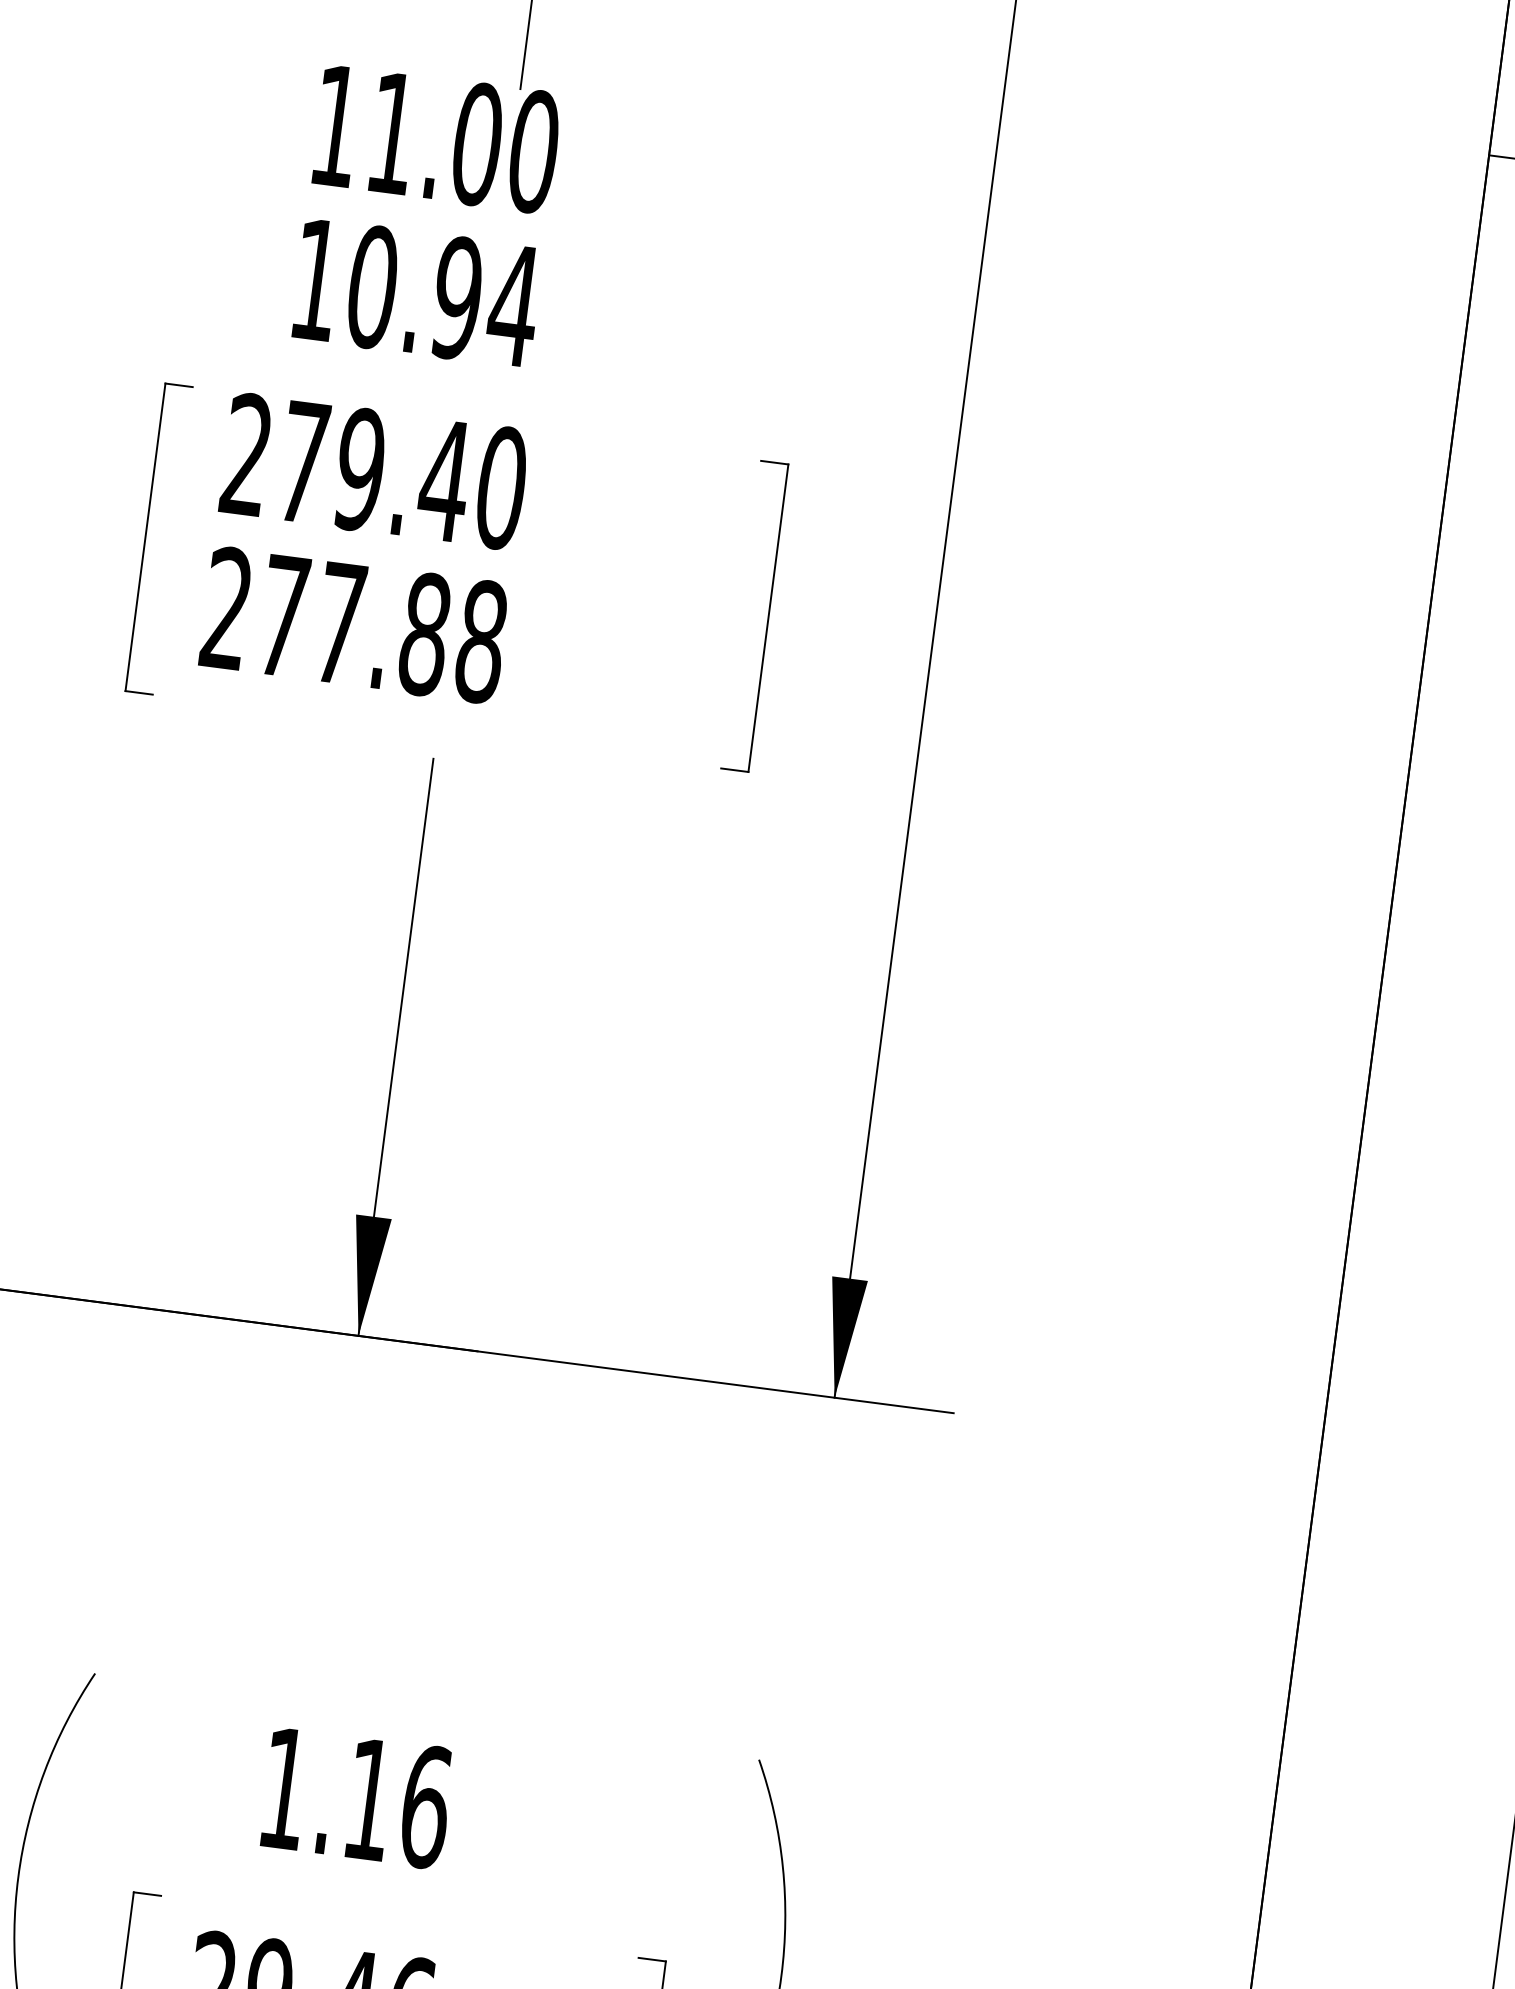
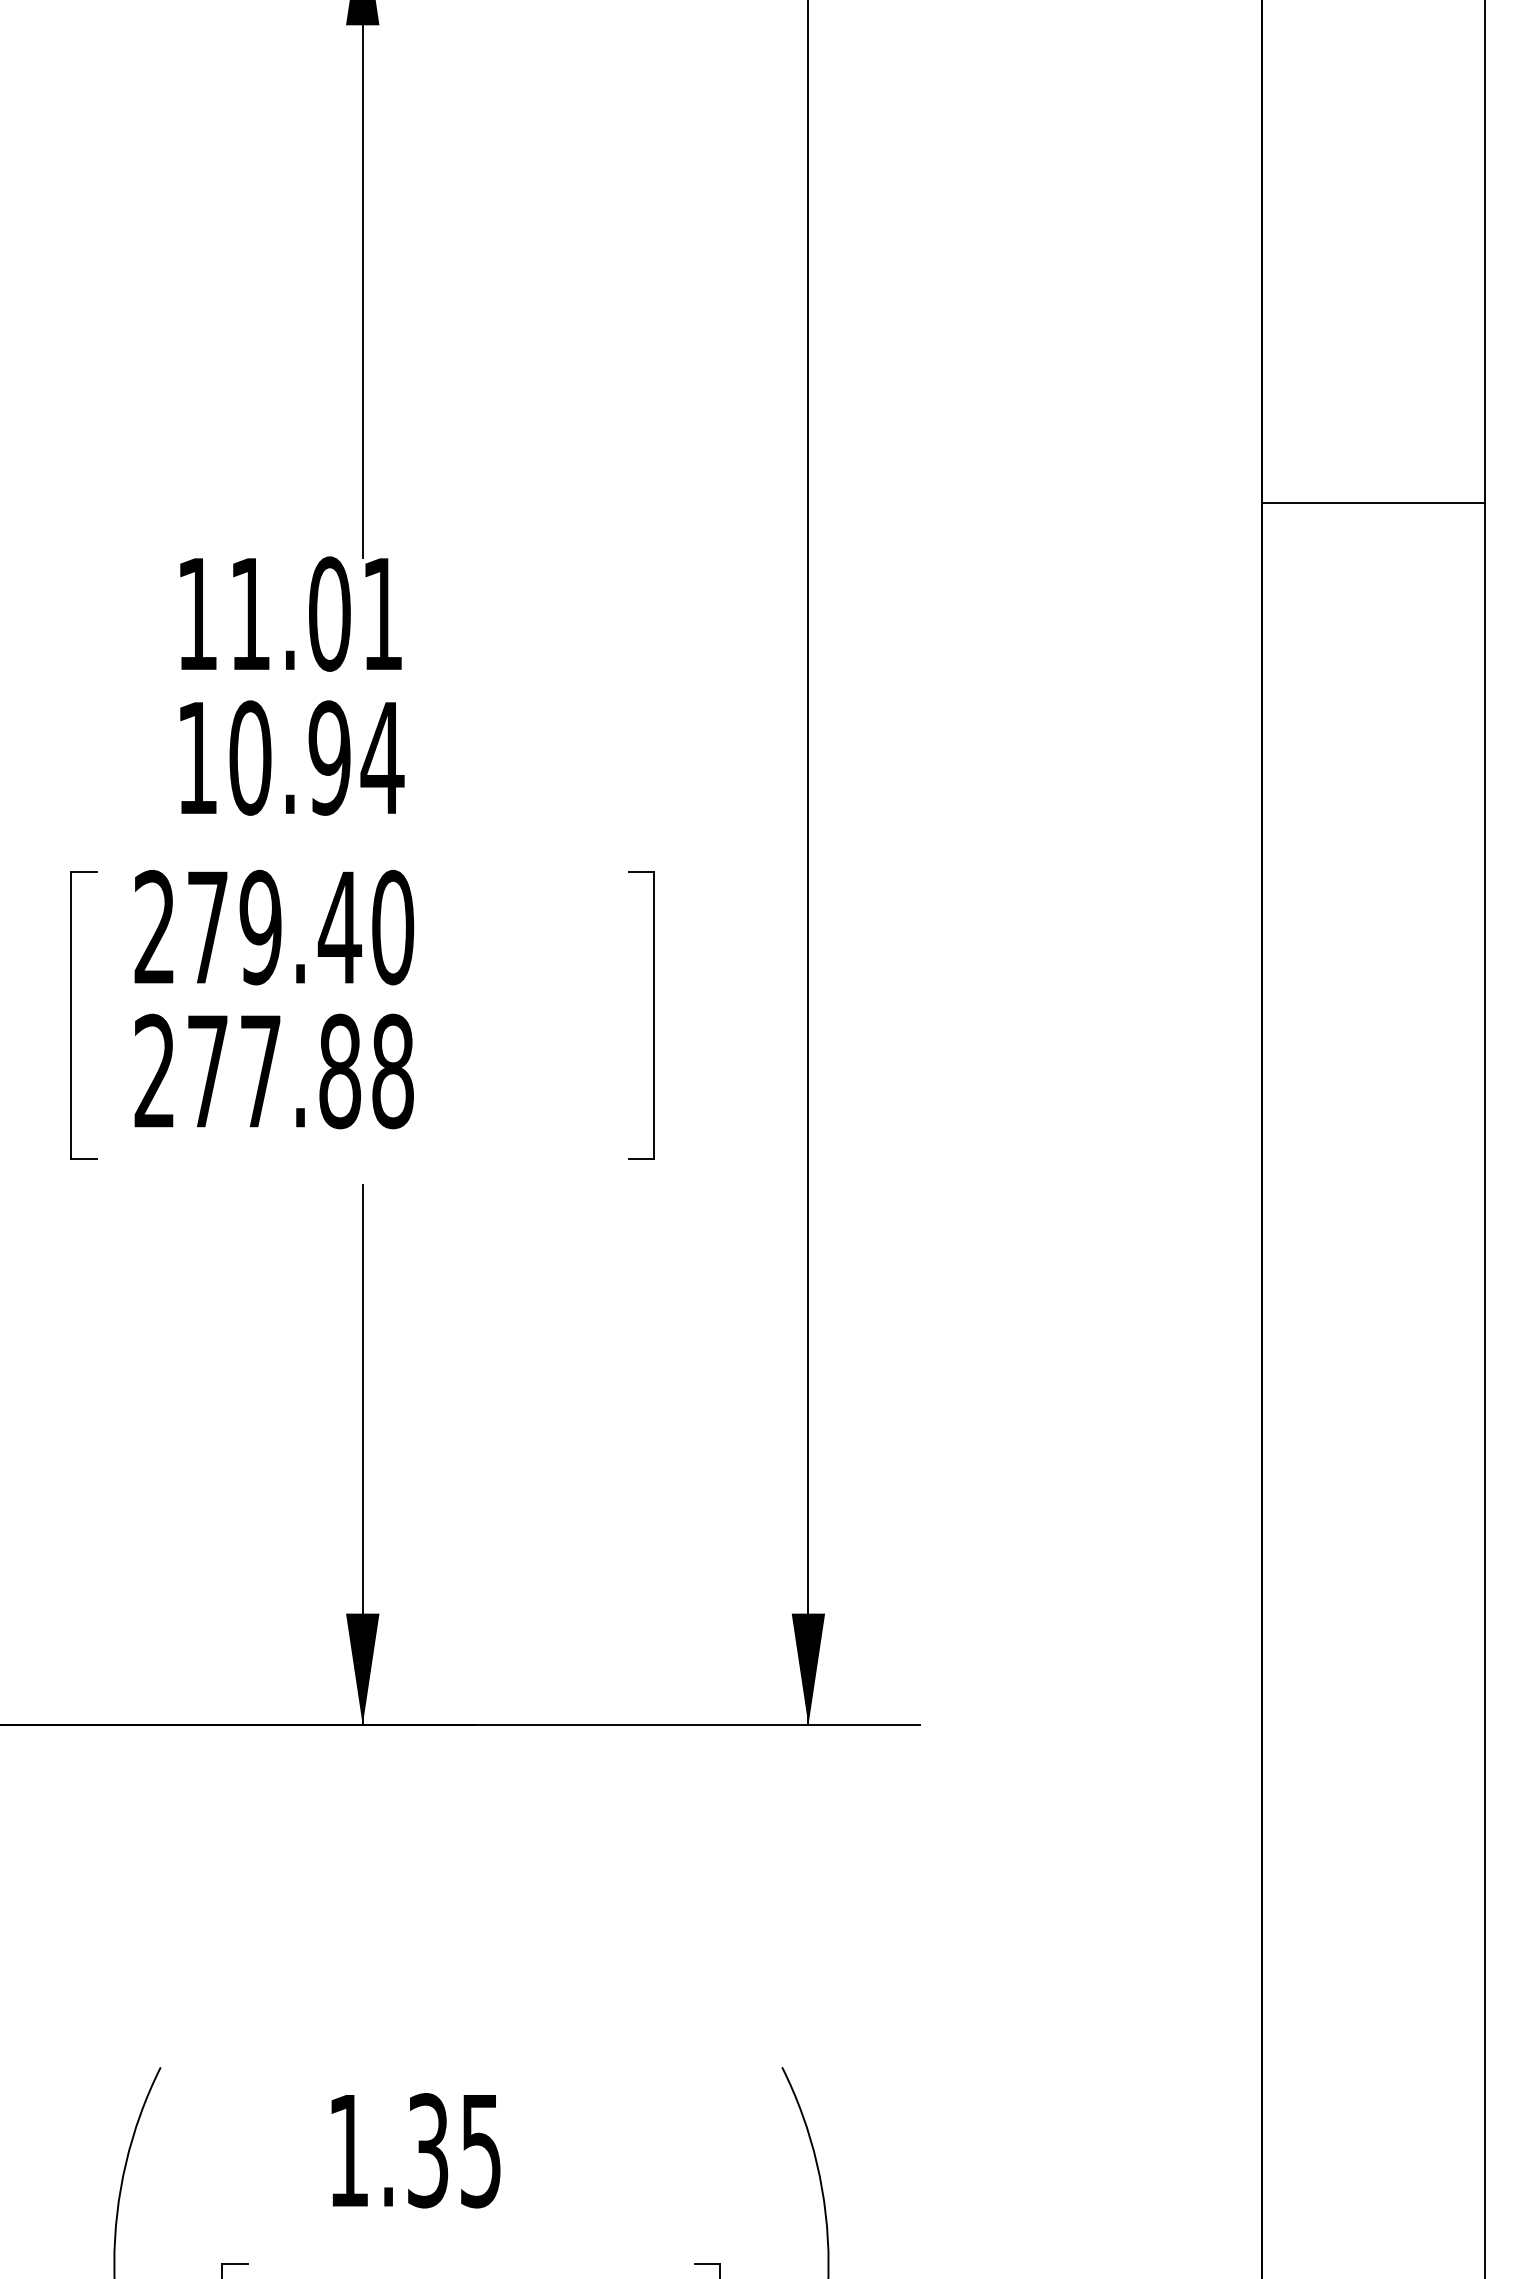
text: (533, 151) -> (382, 613), 11.00 -> 11.01
text: (398, 1803) -> (455, 2150), 1.16 -> 1.35

